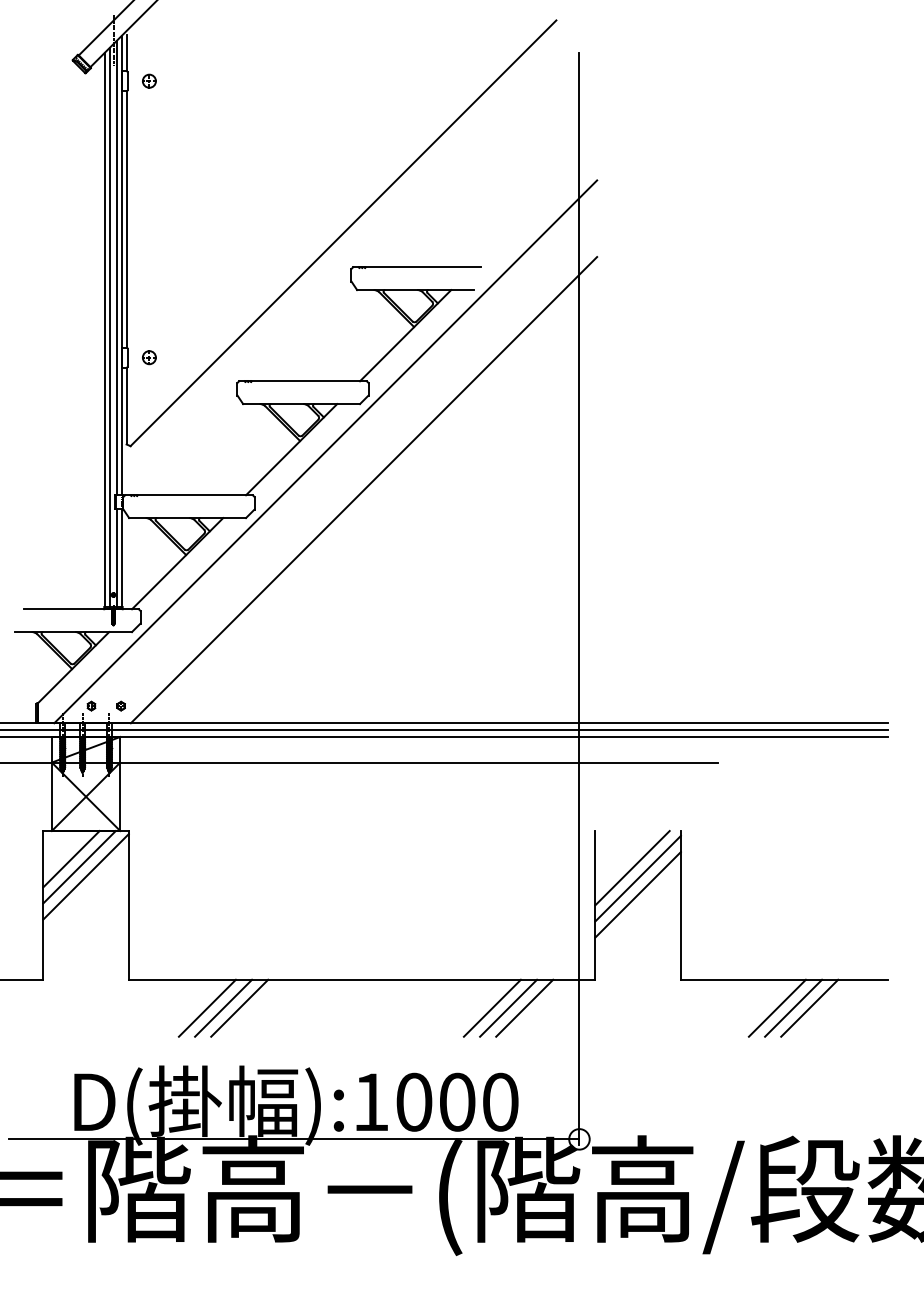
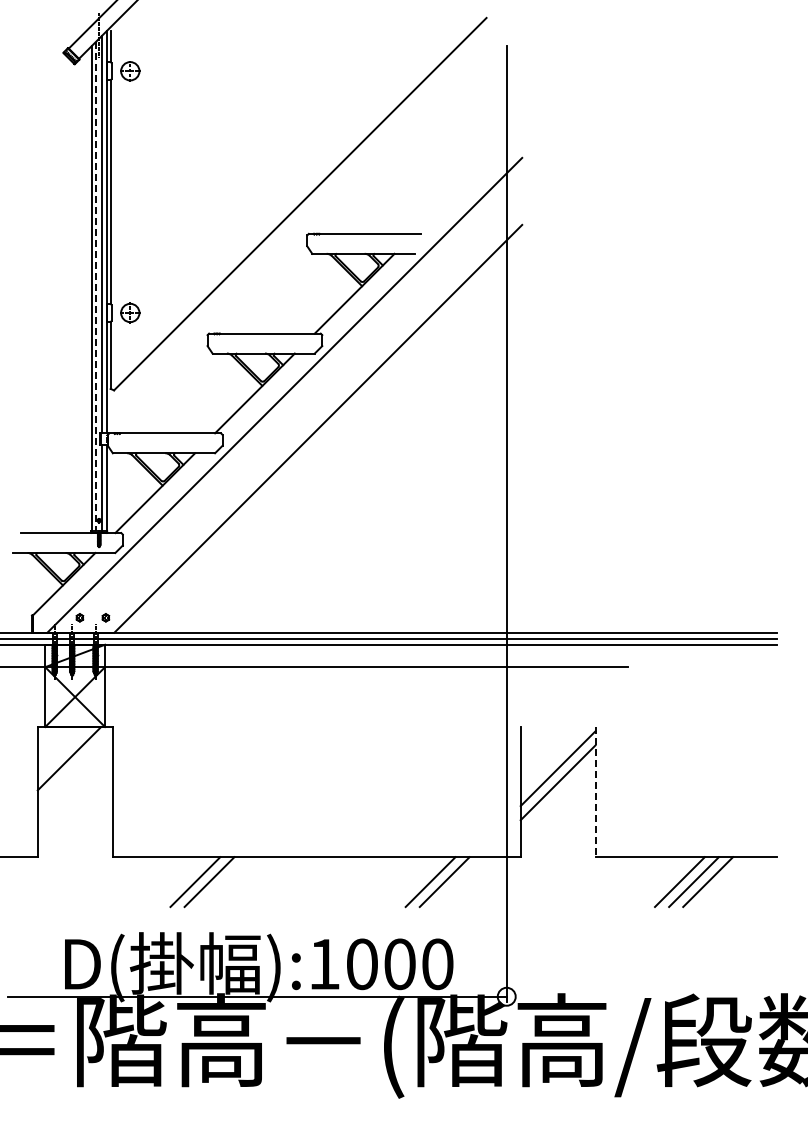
part: (149, 80) -> (130, 70), size x1.6
line: (110, 327) -> (96, 286), solid -> dashed
part: (149, 357) -> (130, 312), size x1.6
line: (71, 858) -> (62, 751), removed
line: (631, 868) -> (552, 759), removed
line: (85, 876) -> (74, 766), removed
line: (680, 905) -> (595, 792), solid -> dashed
line: (207, 1008) -> (181, 882), removed
line: (524, 1008) -> (458, 882), removed

